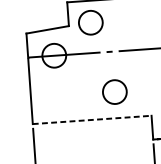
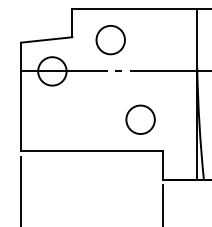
circle: (90, 23) -> (110, 40), moved
circle: (114, 91) -> (140, 119), moved
line: (92, 120) -> (92, 151), dashed -> solid

